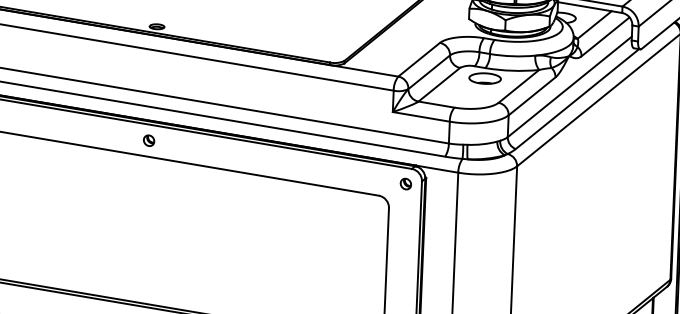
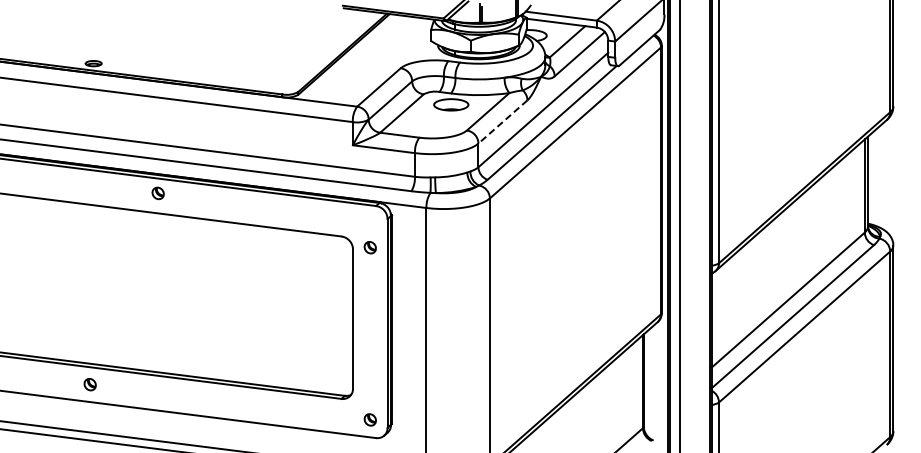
line: (531, 95) -> (502, 121), solid -> dashed
part: (148, 140) -> (157, 193), moved
part: (405, 183) -> (369, 247), moved

